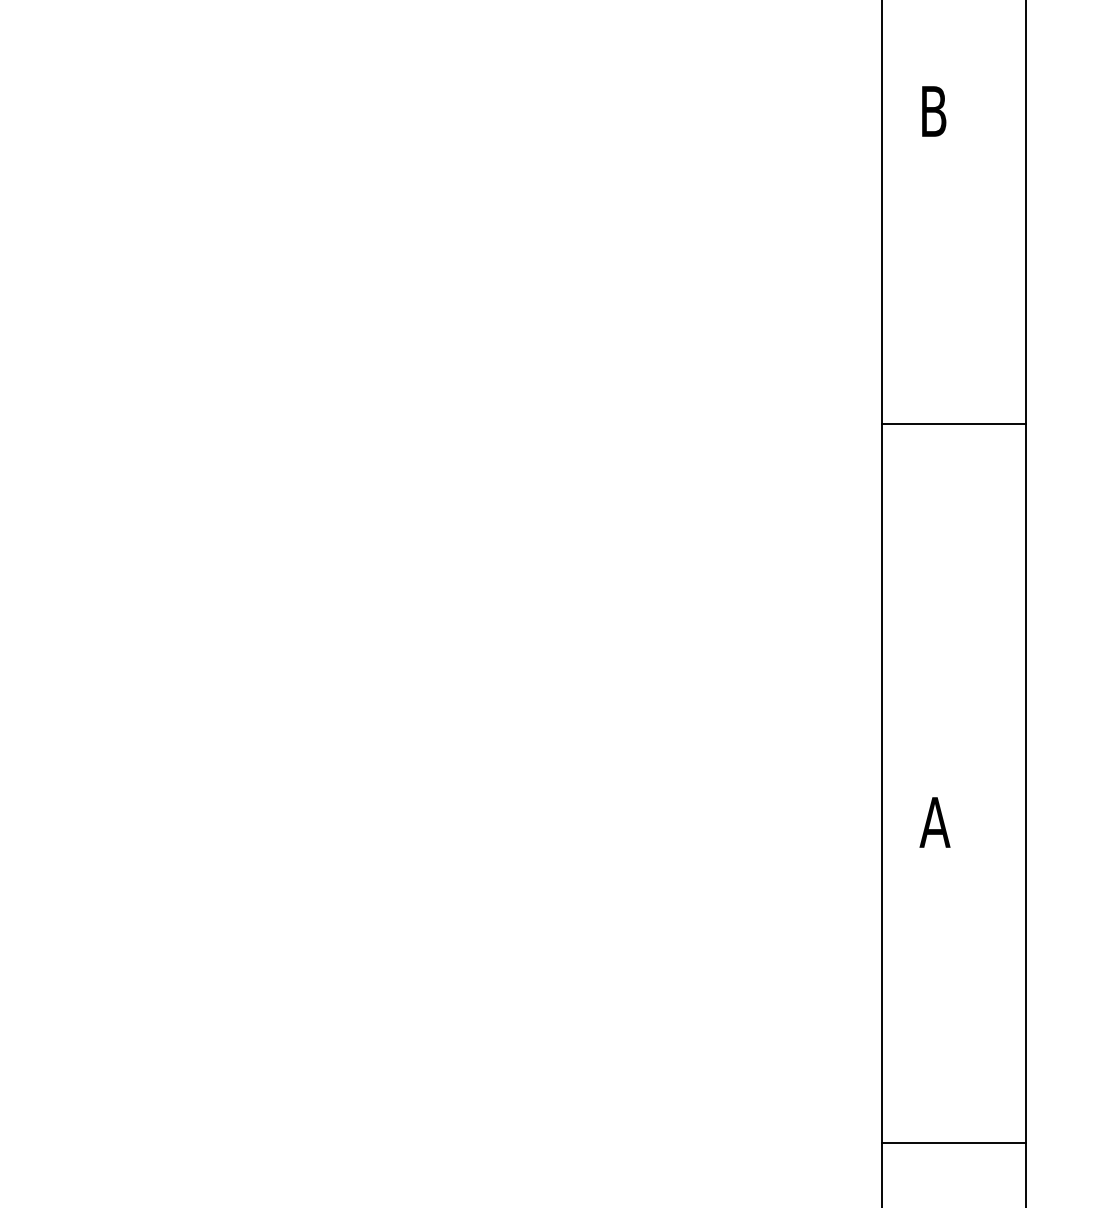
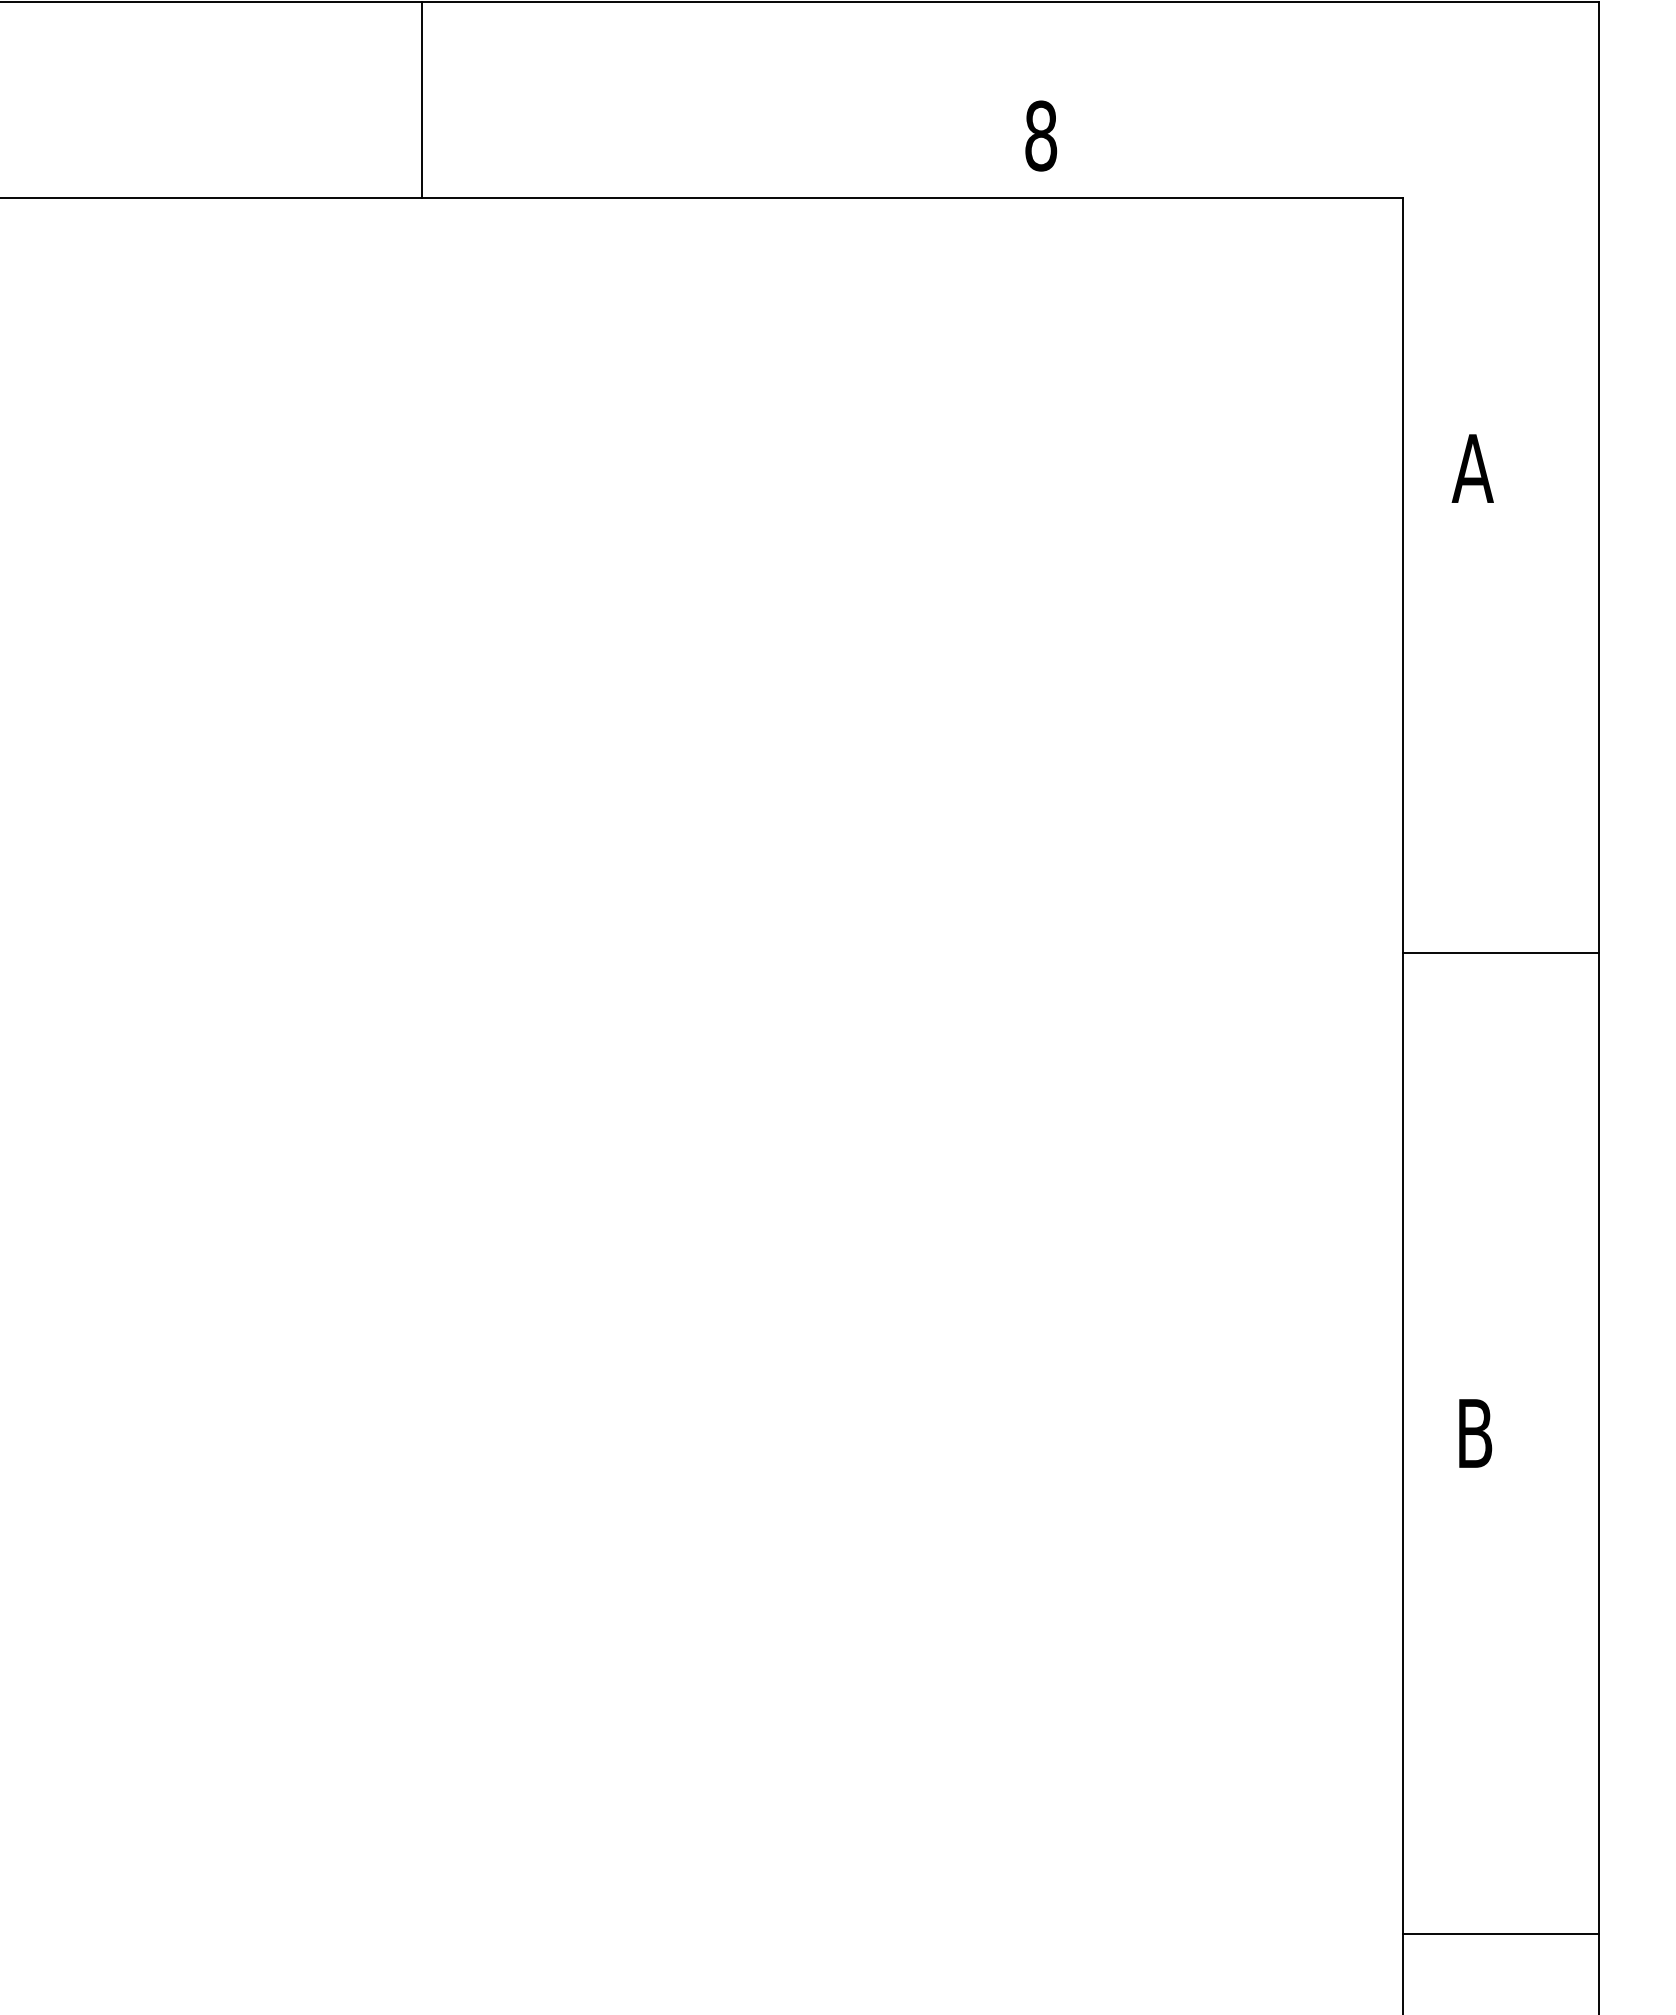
text: (933, 111) -> (1472, 468), B -> A
line: (953, 424) -> (1500, 953), moved
text: (934, 822) -> (1474, 1433), A -> B
line: (953, 1143) -> (1500, 1933), moved

